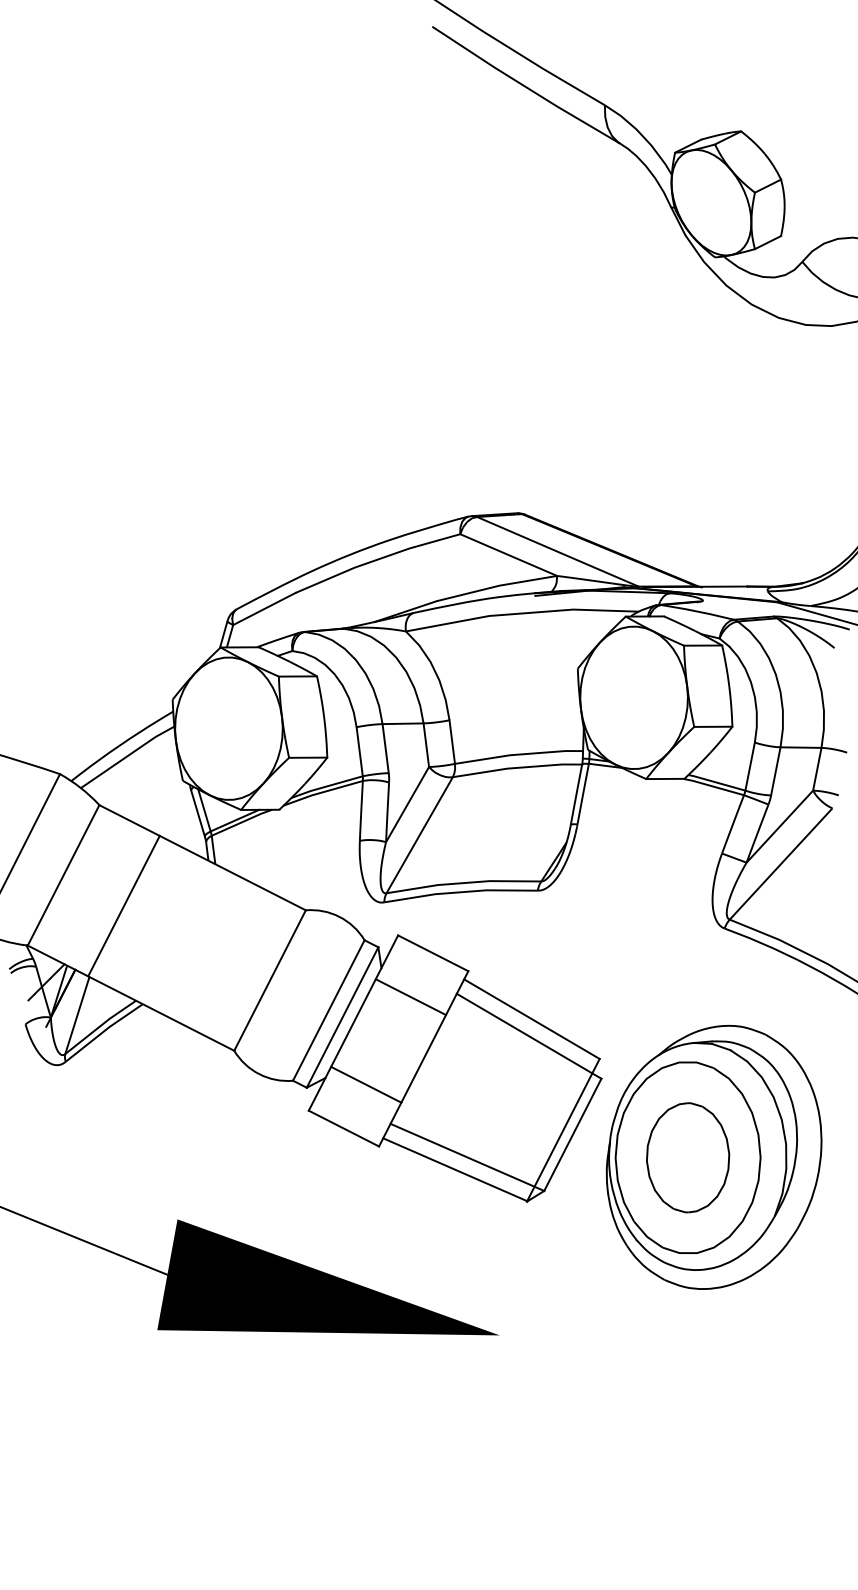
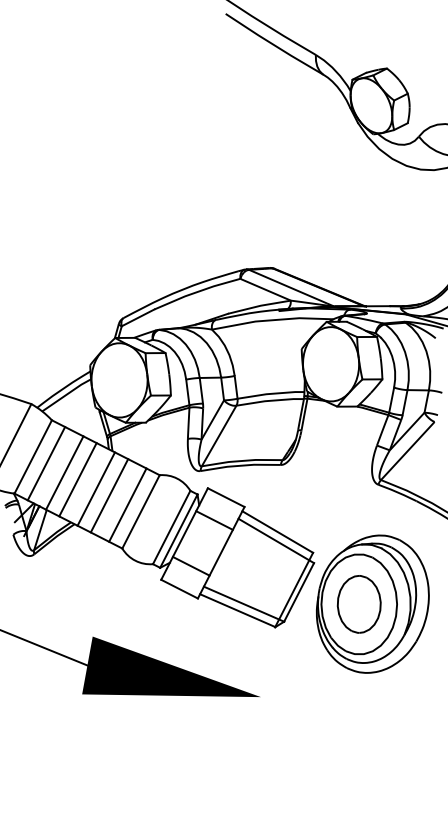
line: (88, 887) -> (46, 463), added
line: (148, 918) -> (77, 479), added
line: (182, 935) -> (95, 488), added
line: (209, 949) -> (109, 495), added
line: (244, 966) -> (127, 504), added

